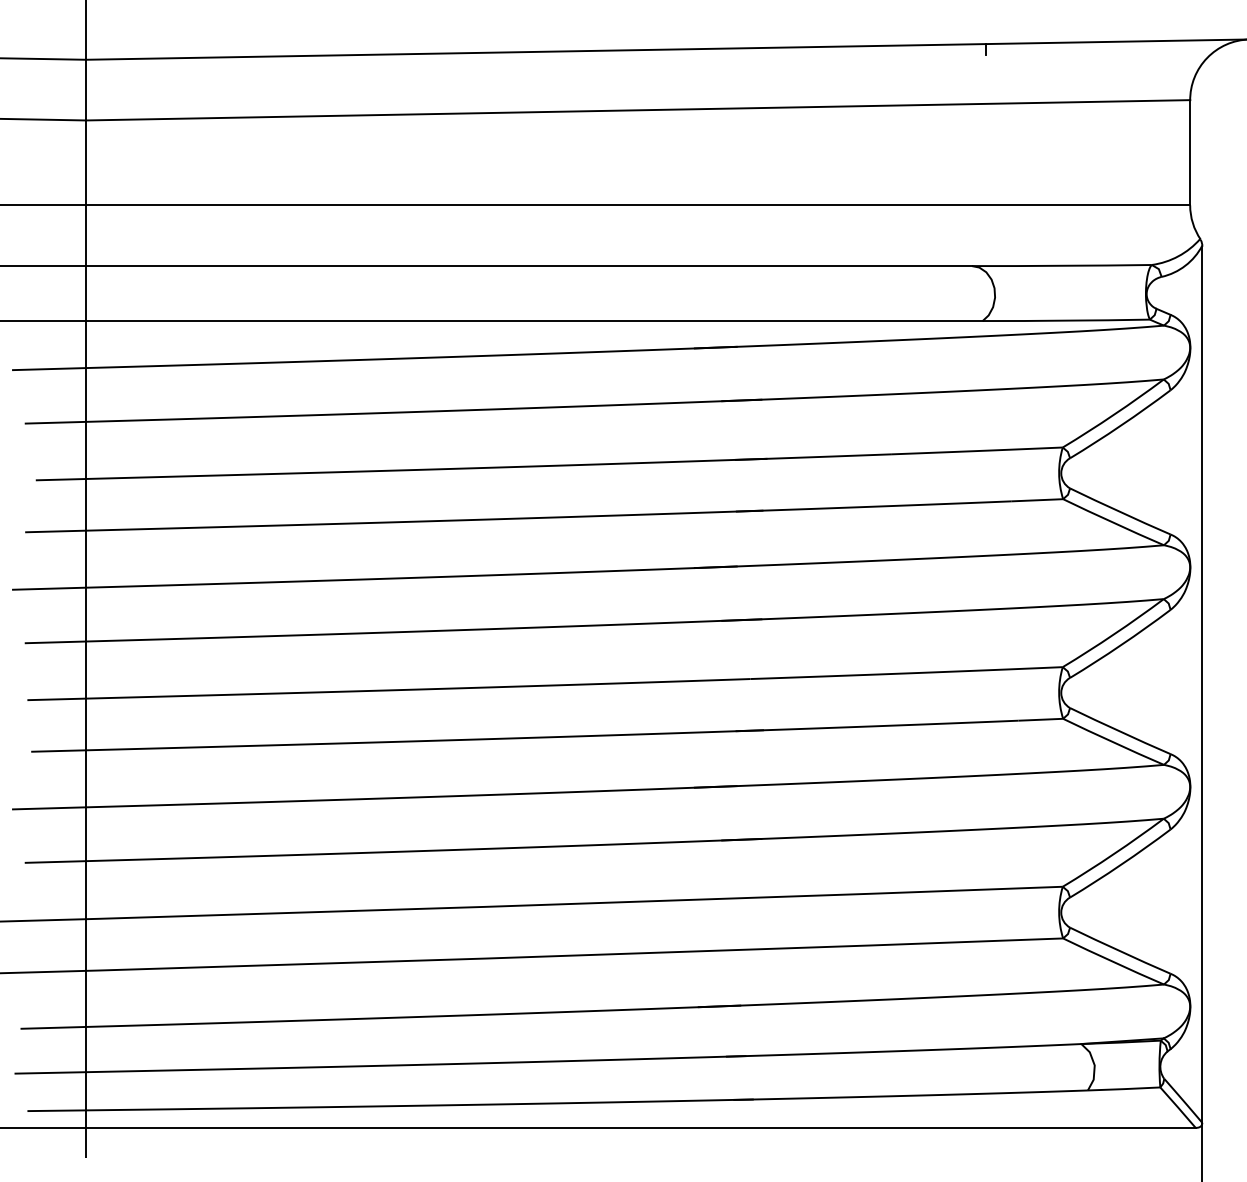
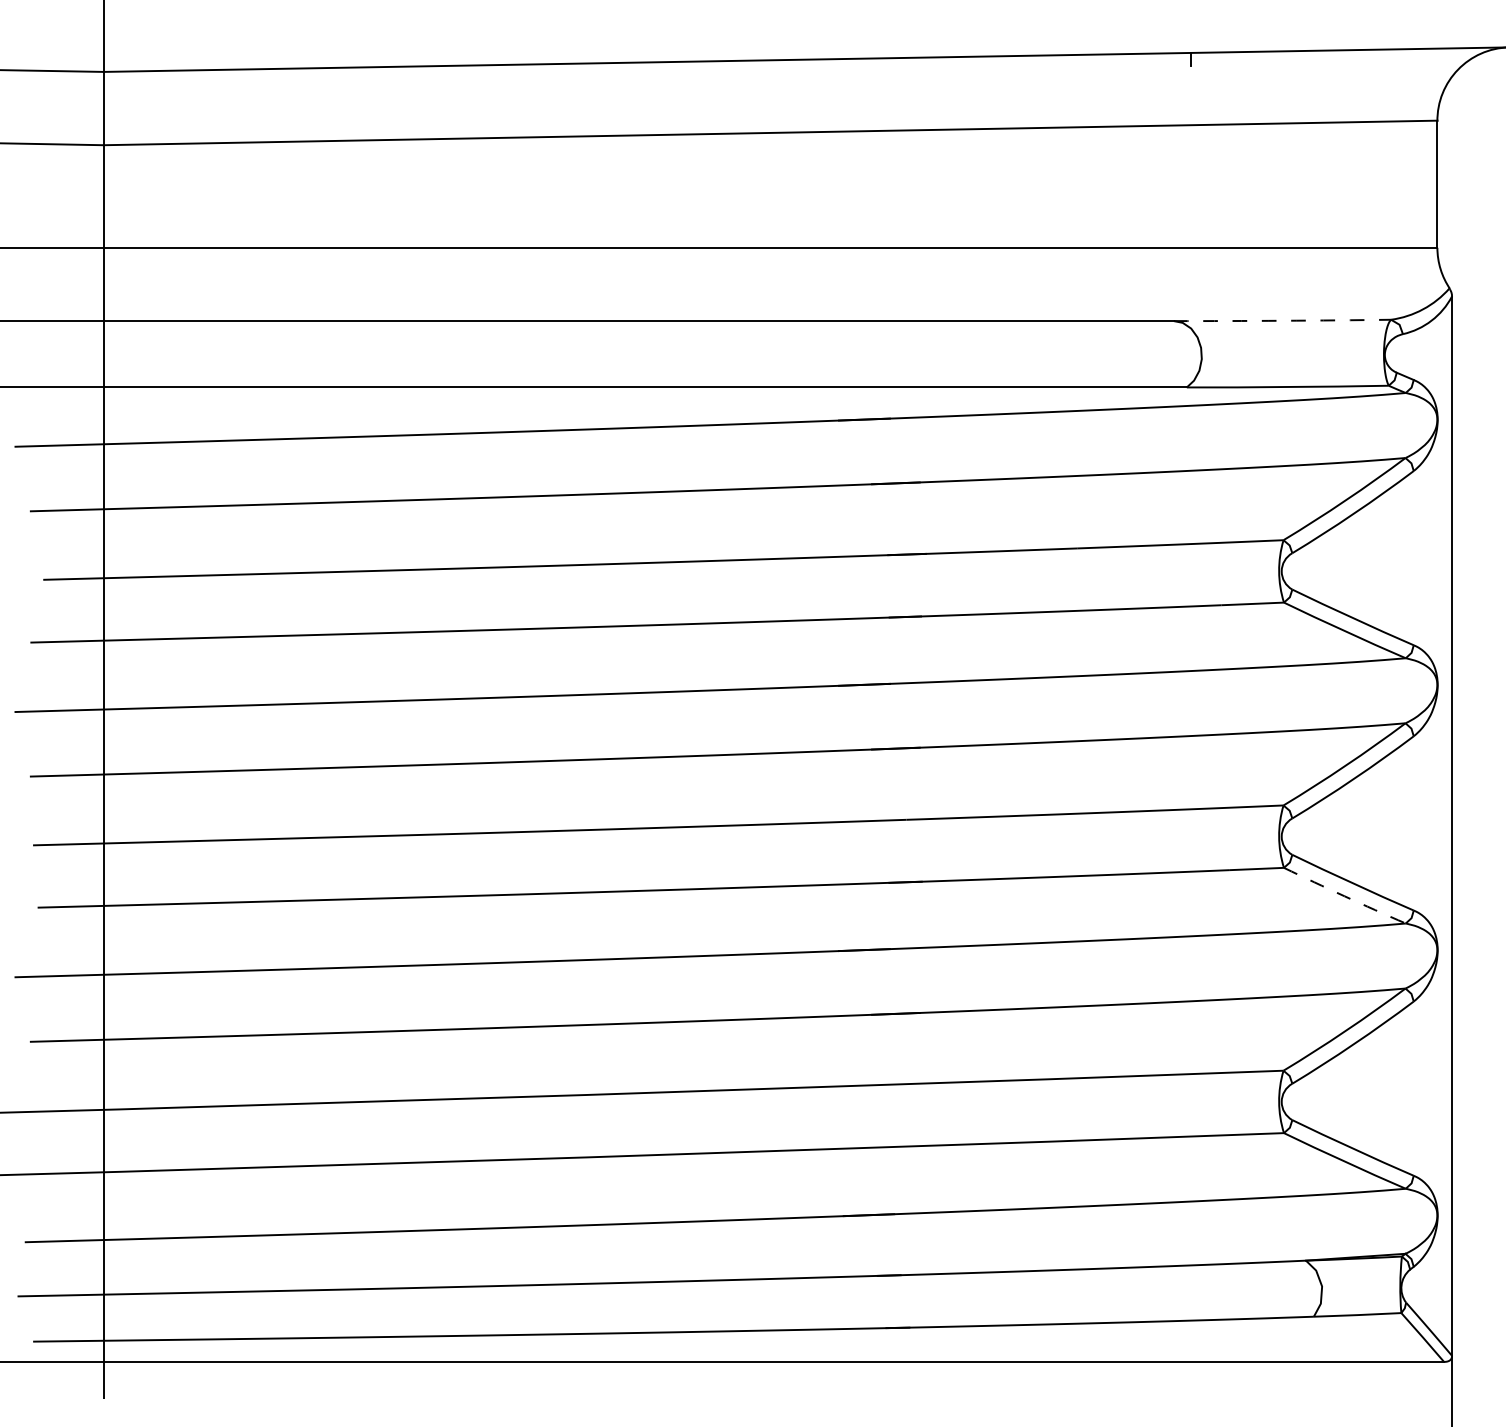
arc: (1061, 265) -> (1282, 320), solid -> dashed
arc: (1113, 742) -> (1344, 896), solid -> dashed

